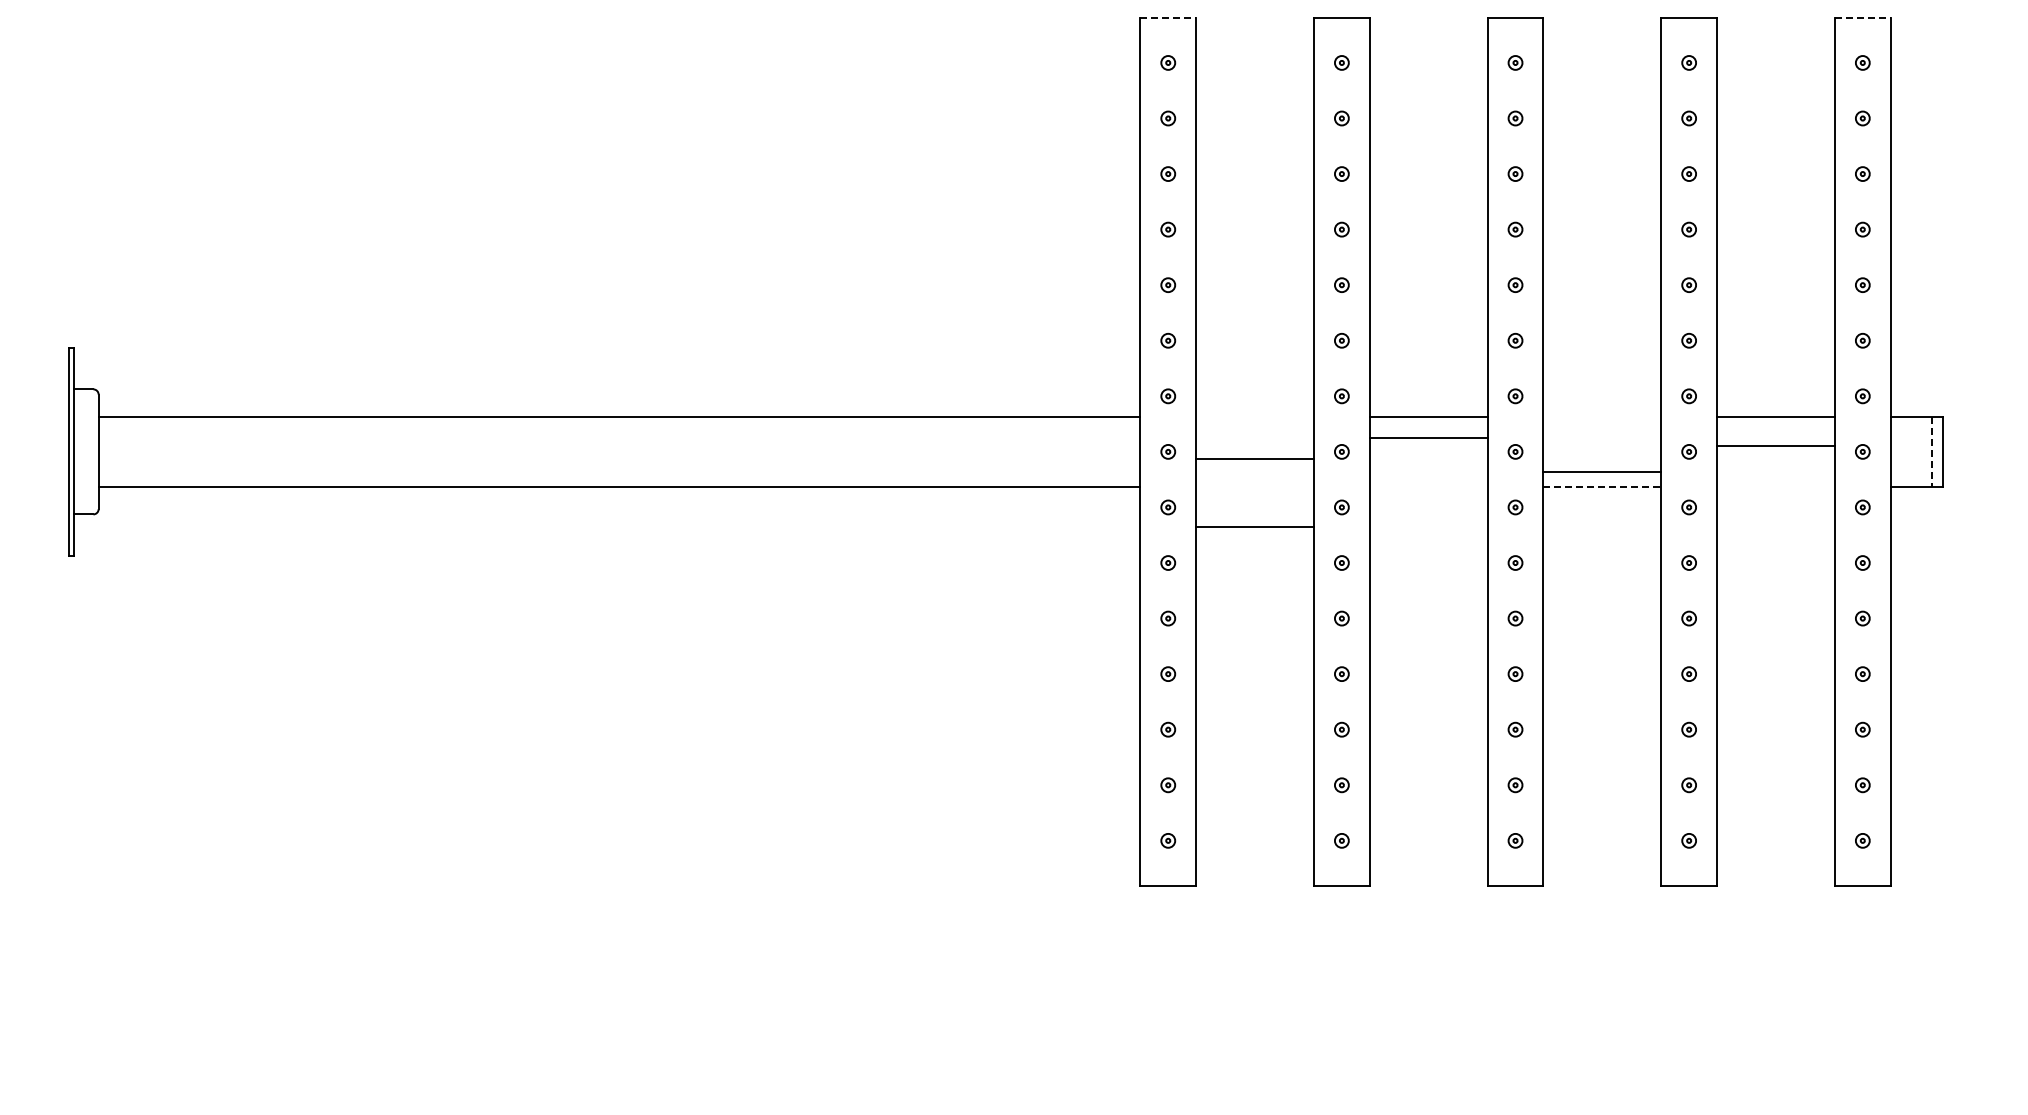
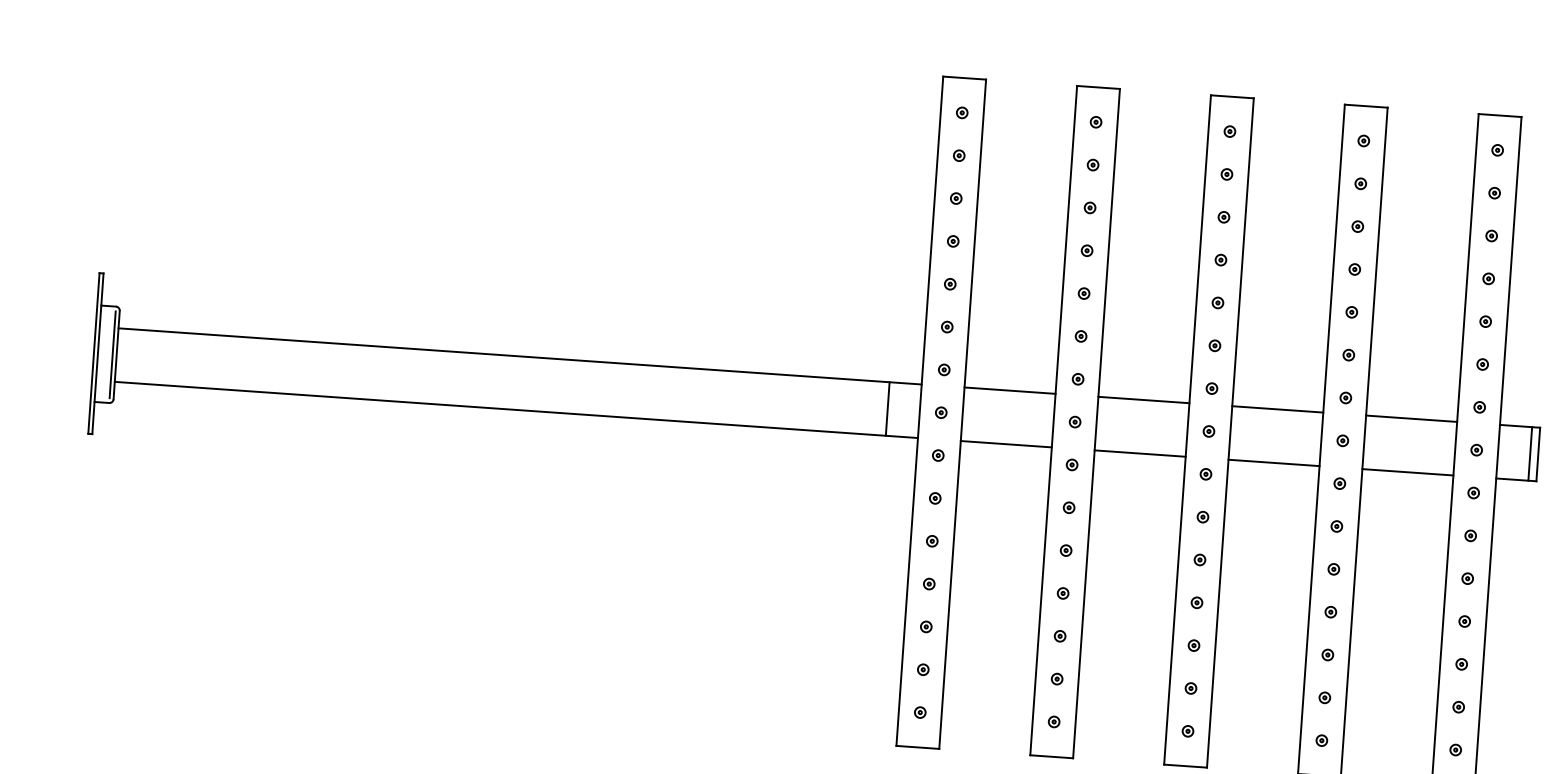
line: (1168, 17) -> (964, 77), dashed -> solid
line: (1862, 17) -> (1499, 115), dashed -> solid
line: (1428, 437) -> (1140, 453), moved
line: (1775, 445) -> (1407, 472), moved
line: (93, 451) -> (112, 354), added
line: (1098, 451) -> (887, 408), added
line: (1932, 451) -> (1530, 453), dashed -> solid
line: (1255, 459) -> (1010, 390), moved
line: (1602, 472) -> (1277, 409), moved
line: (1602, 486) -> (1274, 462), dashed -> solid
line: (1255, 526) -> (1006, 444), moved

